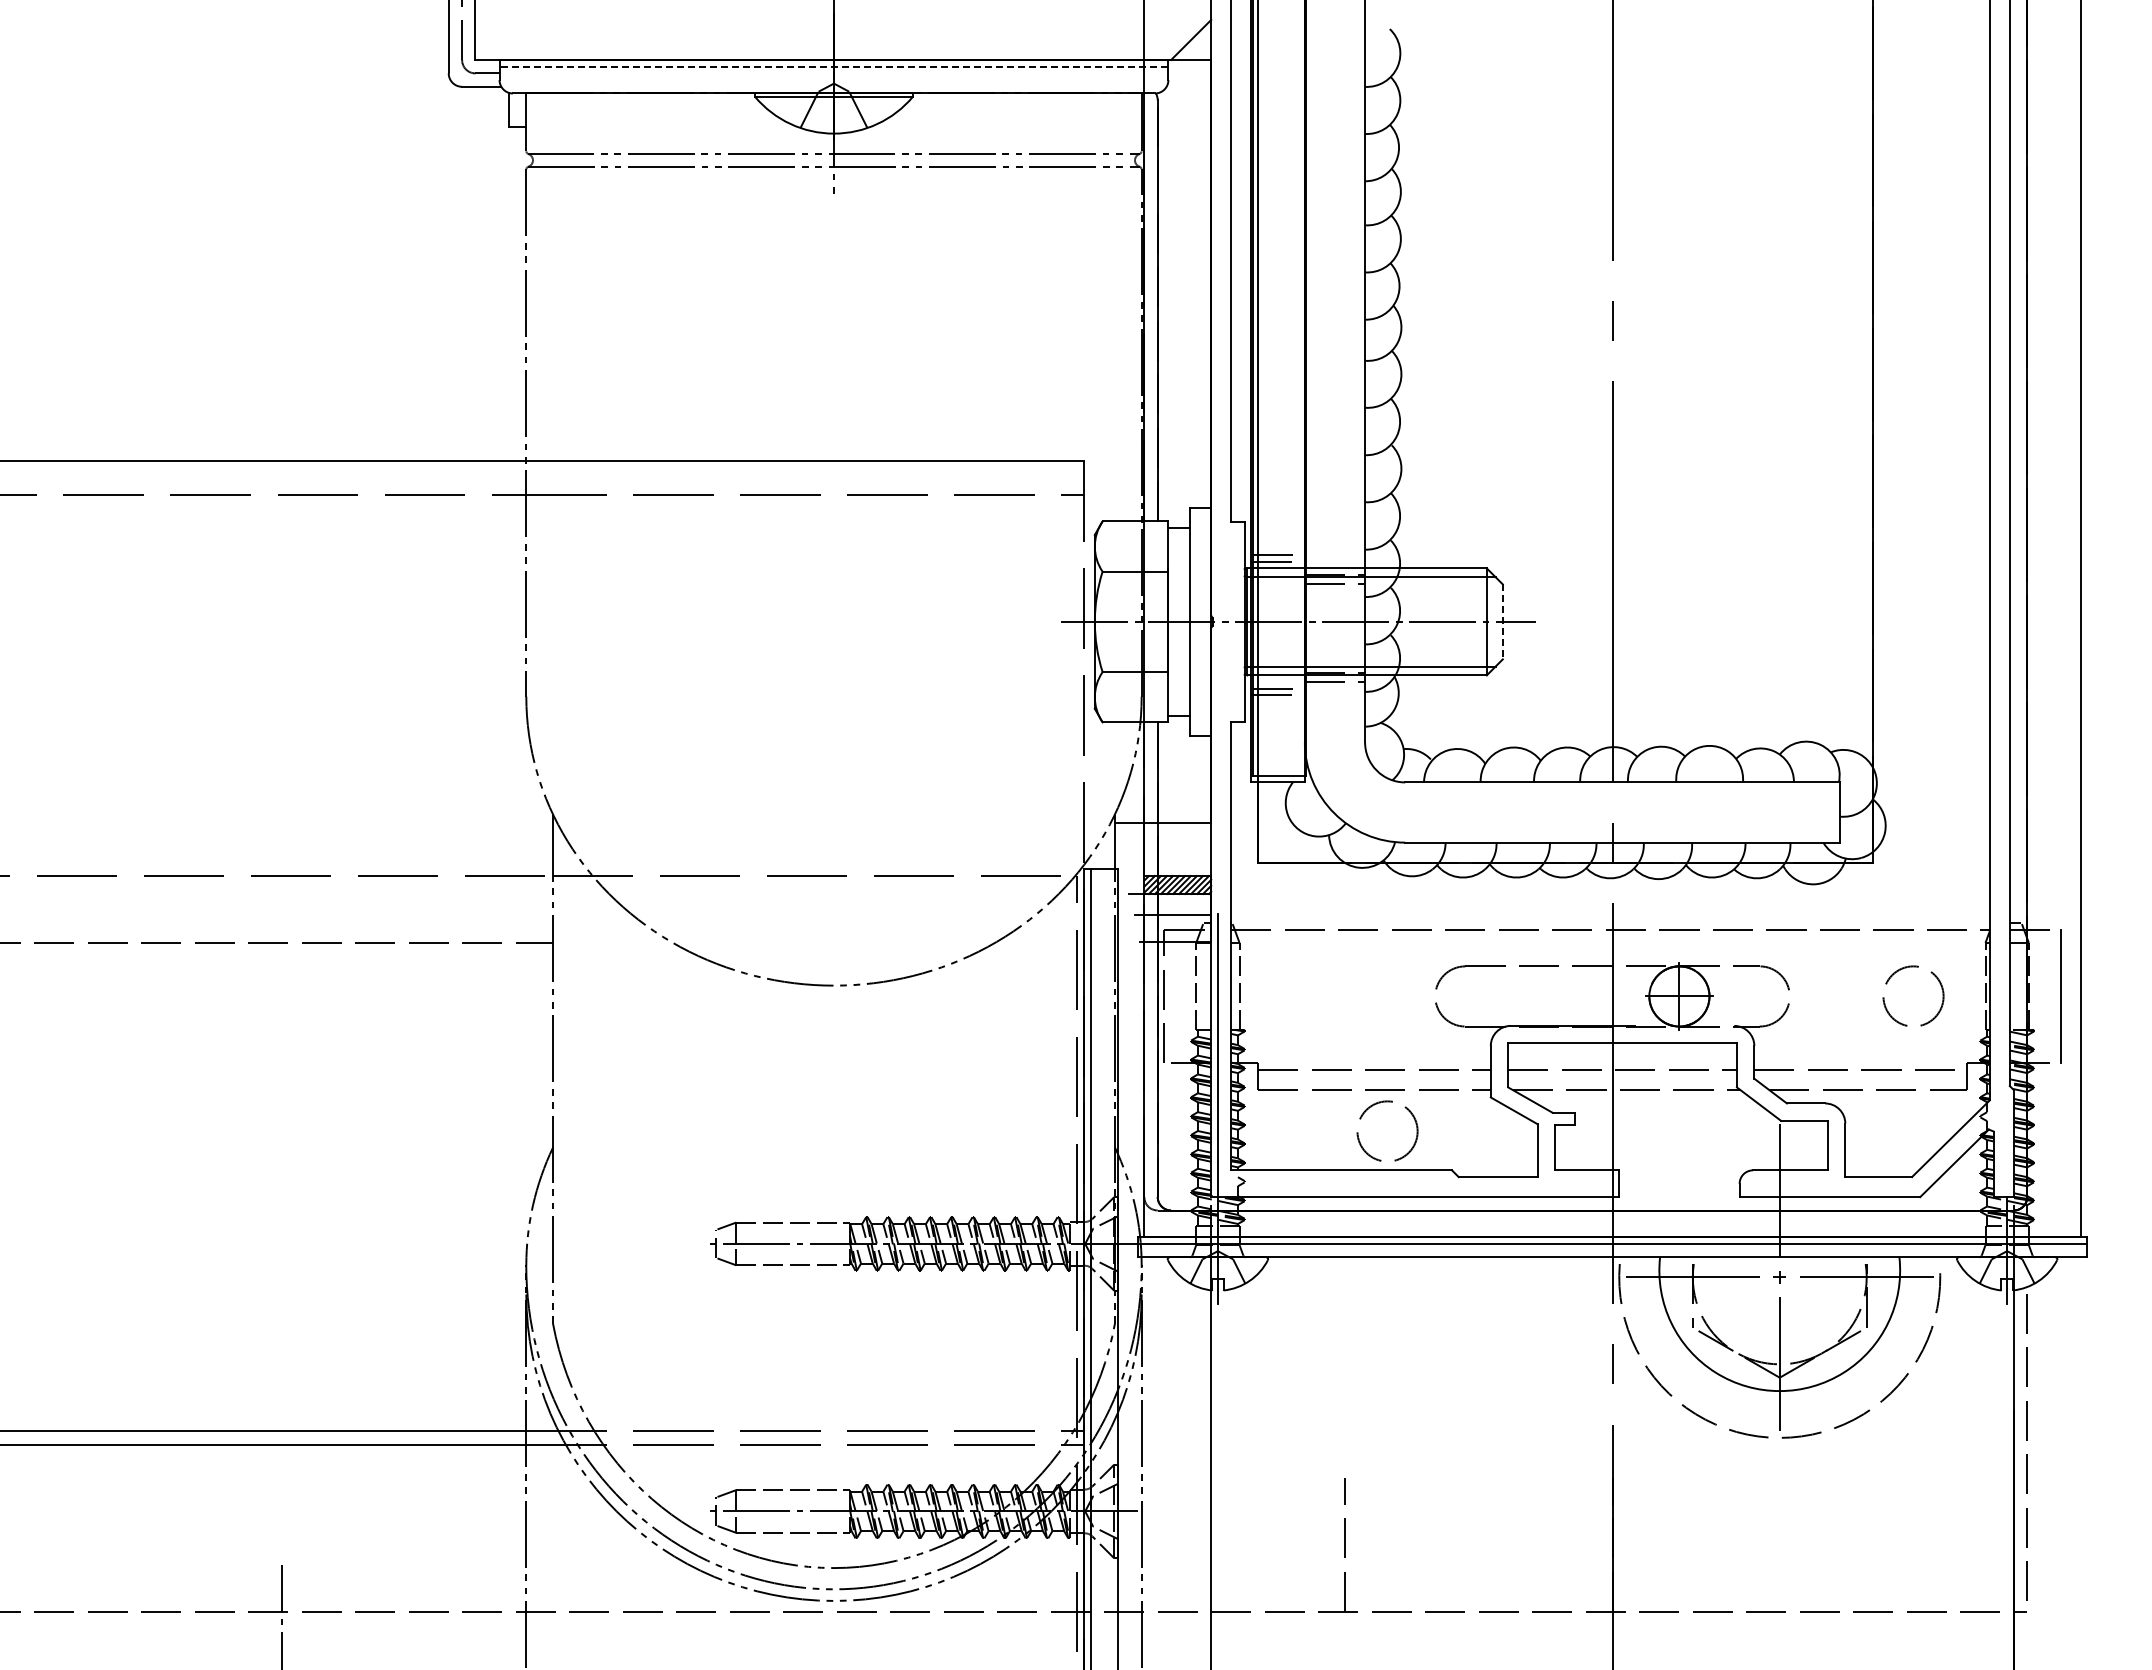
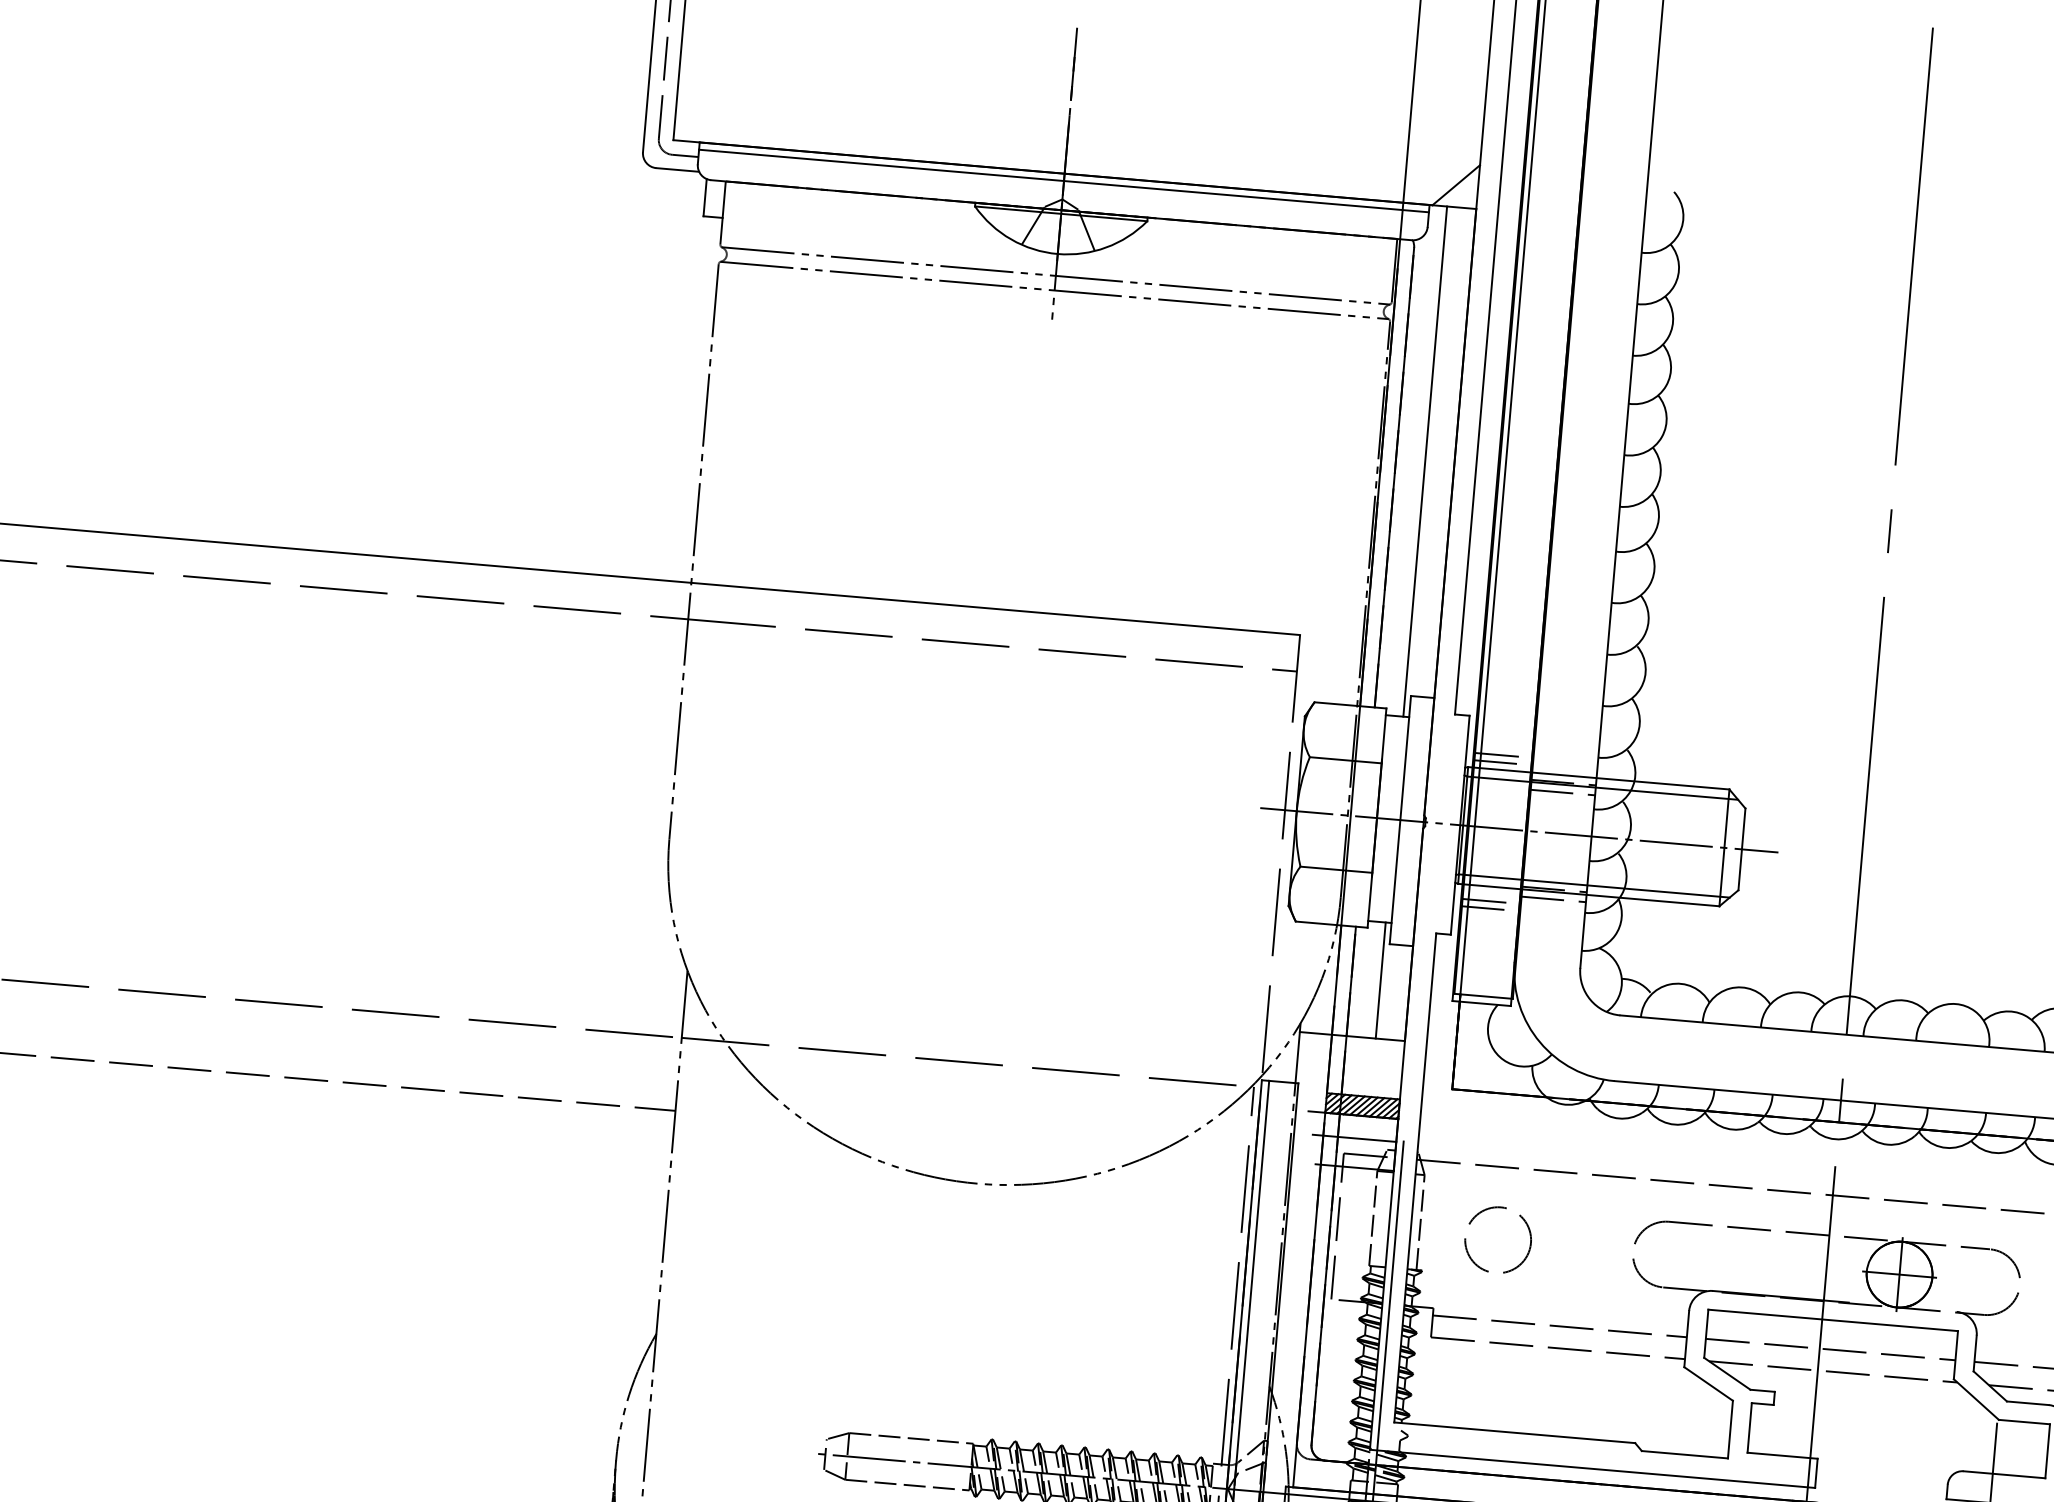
line: (833, 66) -> (1063, 180), dashed -> solid
line: (1184, 293) -> (1425, 461), added
line: (1502, 622) -> (1741, 850), dashed -> solid
line: (1184, 769) -> (1380, 980), added
circle: (1387, 1130) -> (1498, 1239), moved

